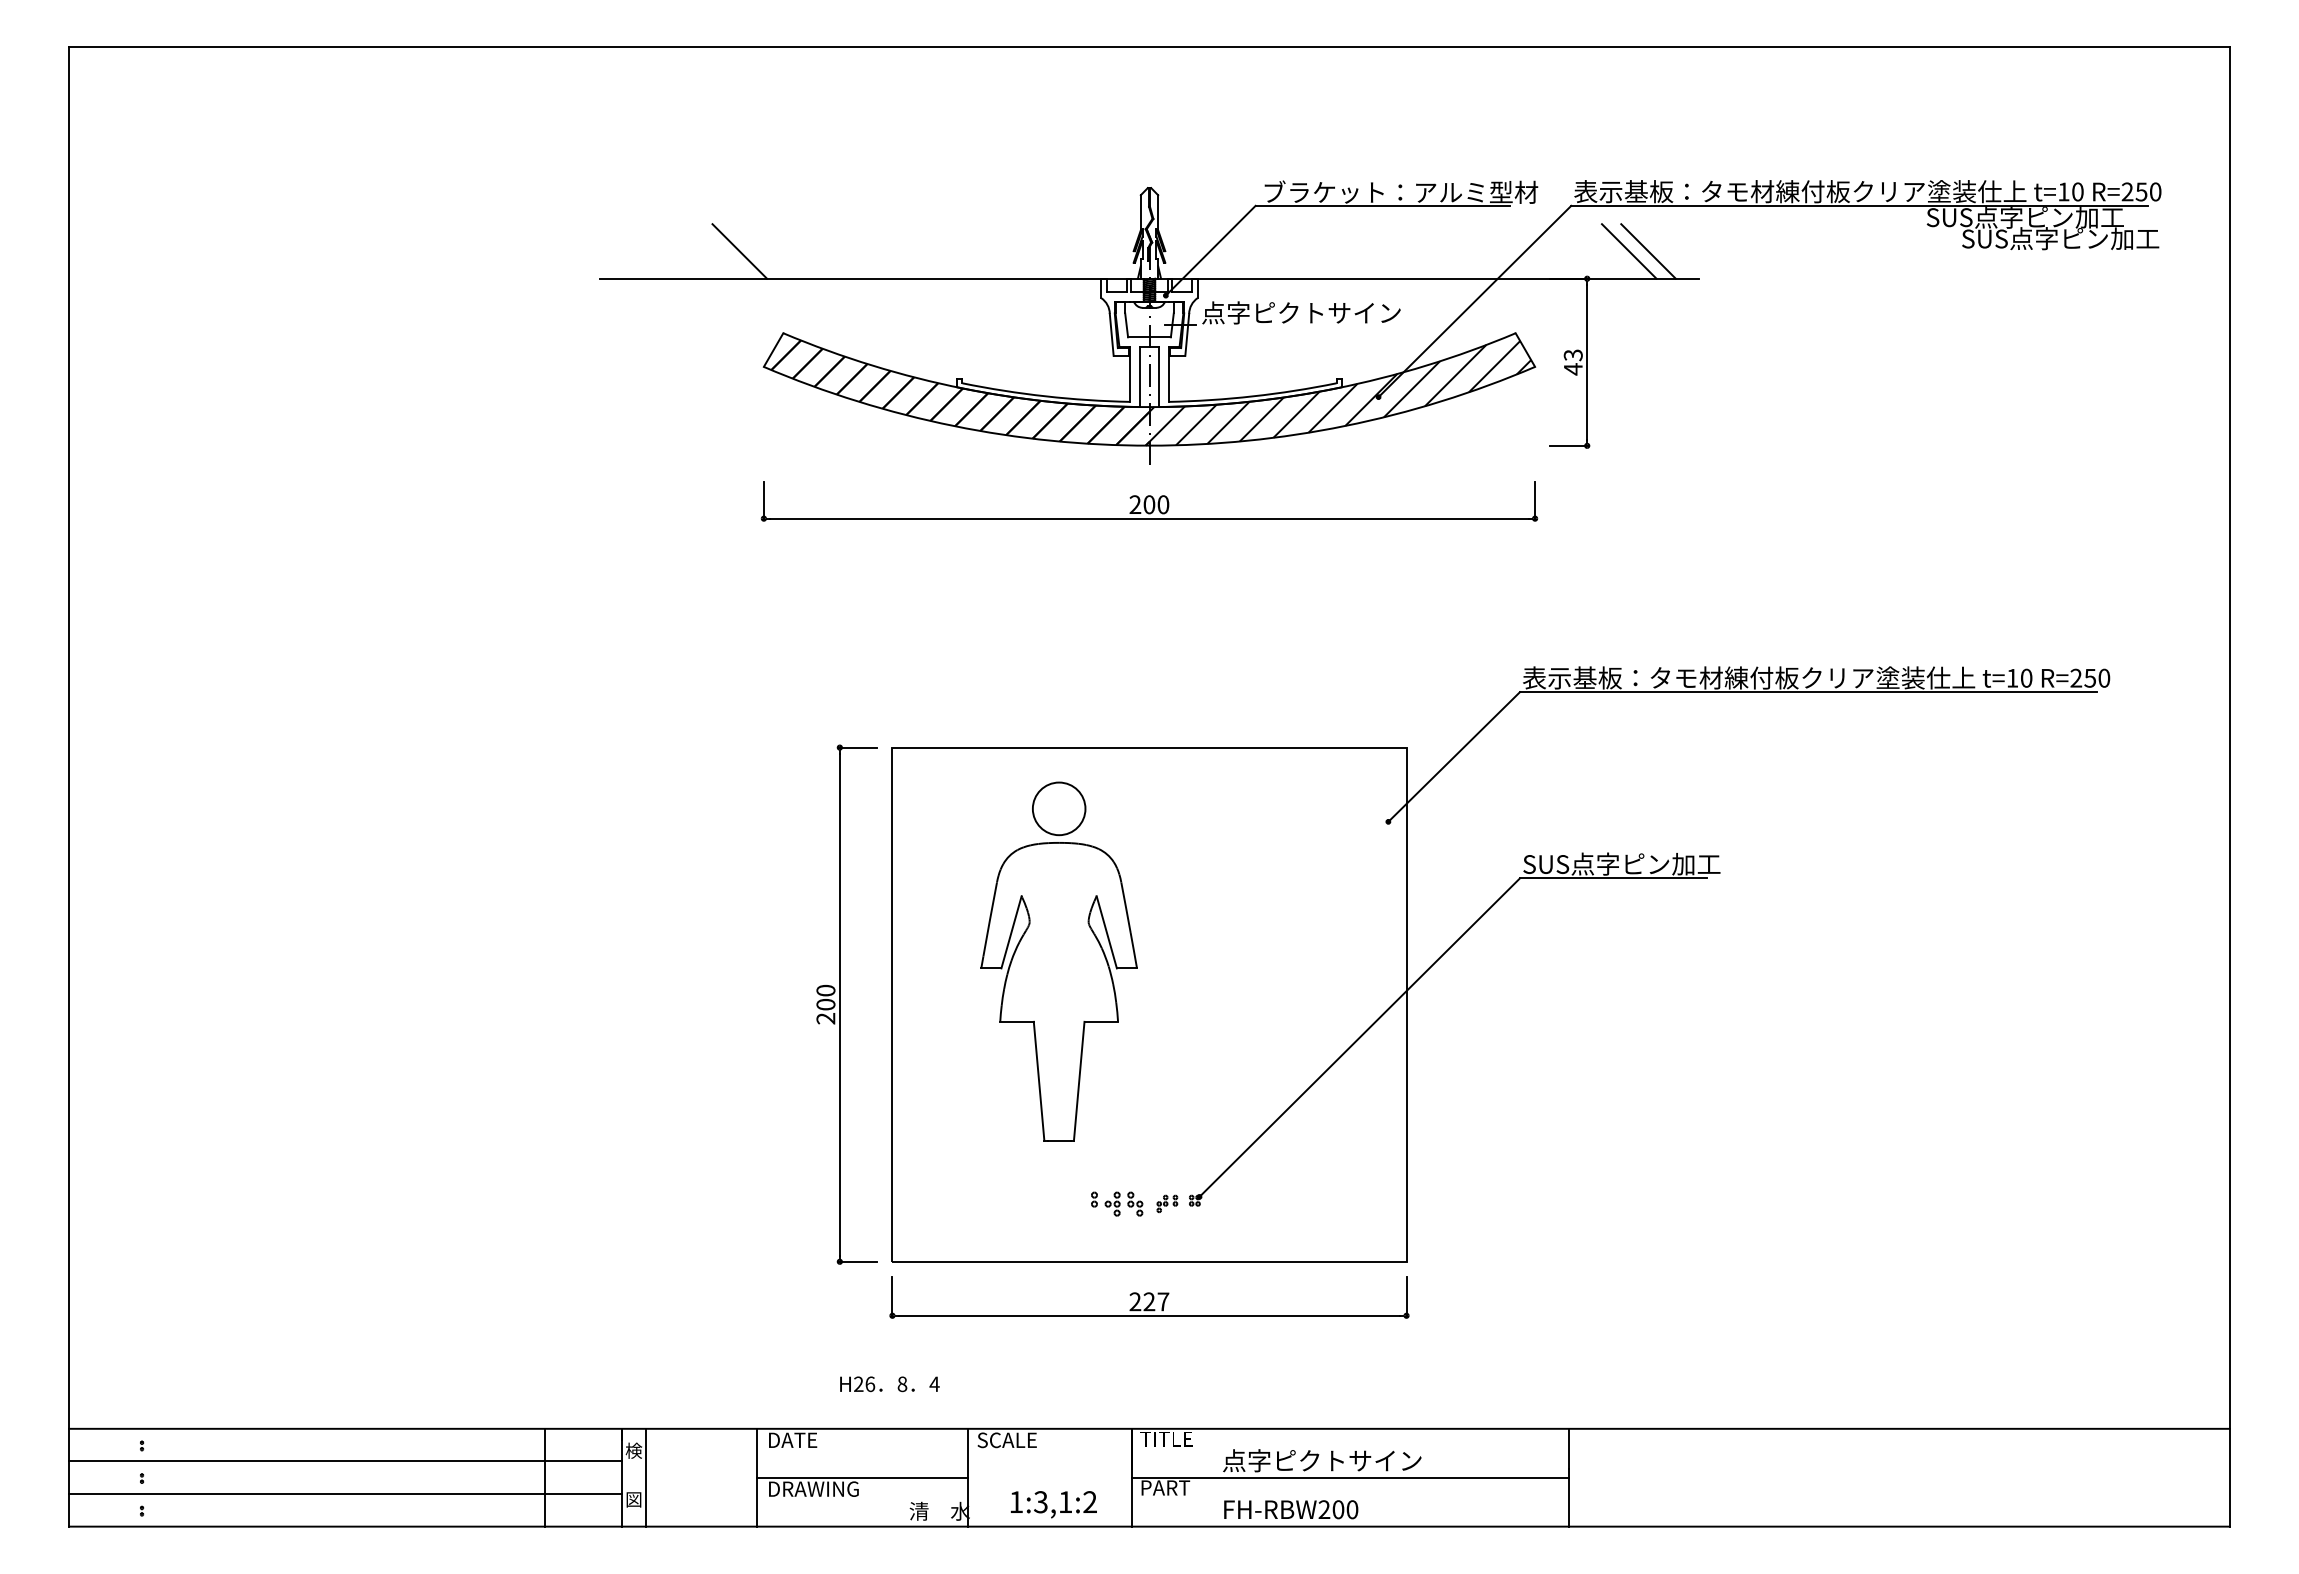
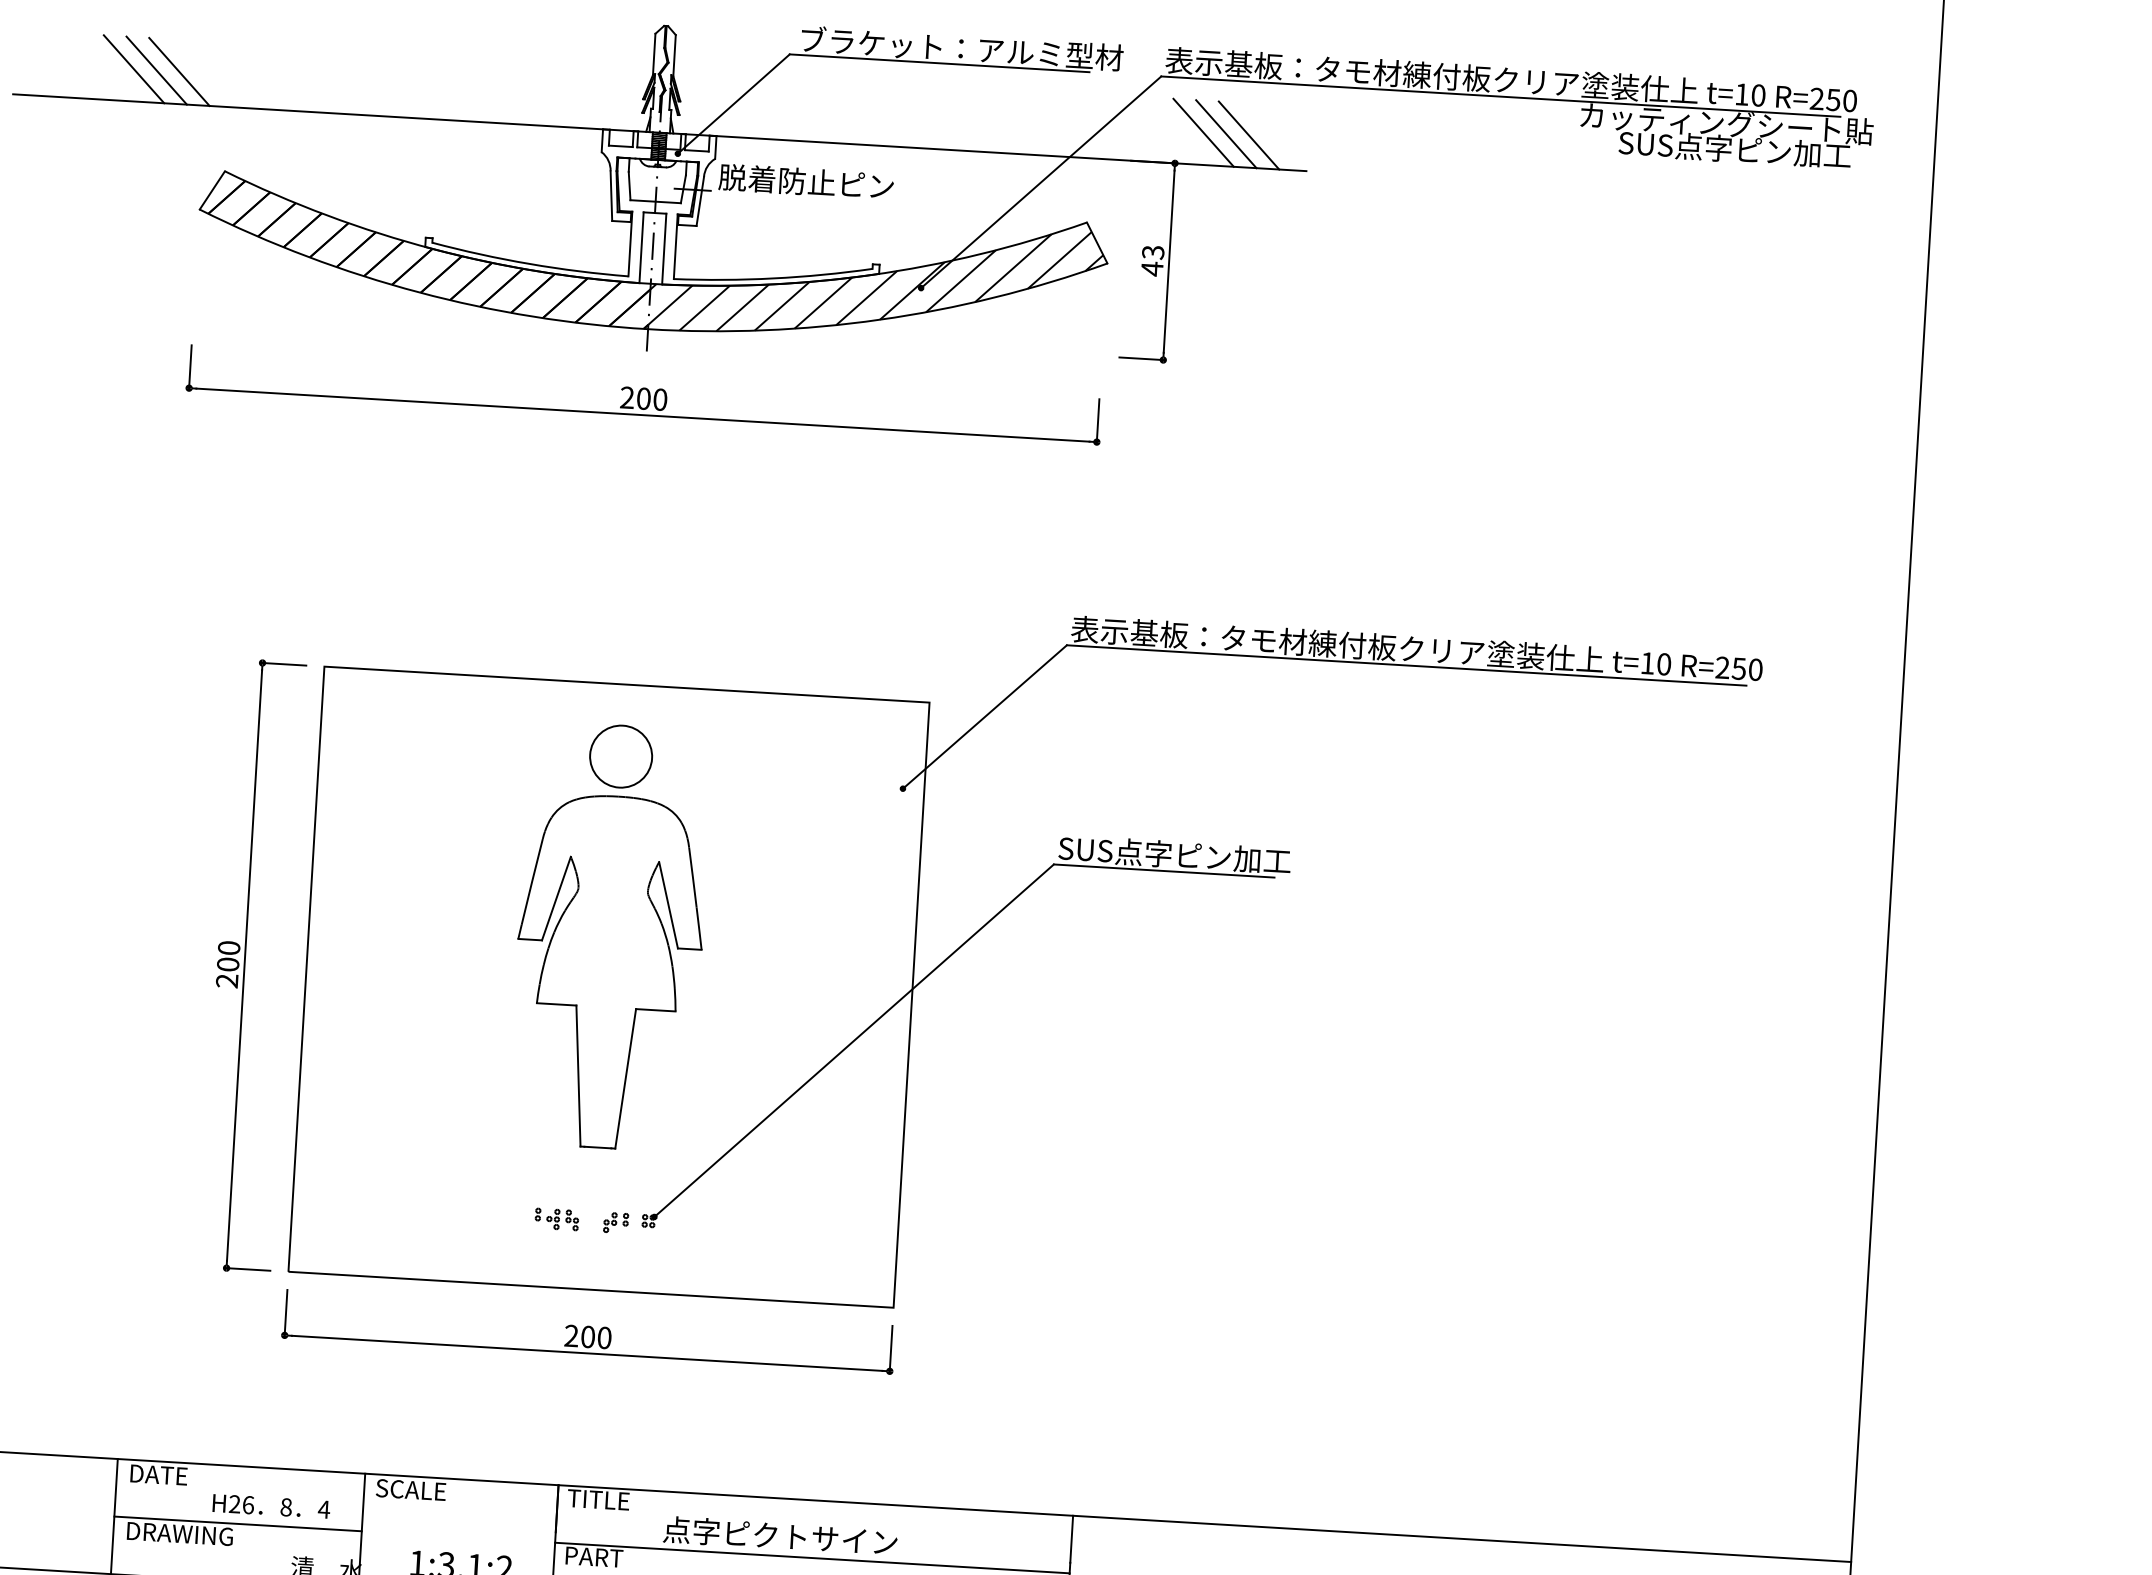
text: (2051, 216) -> (1725, 122), SUS点字ピン加工 -> カッティングシート貼
line: (700, 251) -> (133, 69), added
line: (720, 251) -> (156, 70), added
line: (1609, 251) -> (1203, 132), added
text: (1300, 312) -> (835, 183), 点字ピクトサイン -> 脱着防止ピン
part: (1058, 961) -> (609, 936), moved
part: (1116, 1203) -> (556, 1218), size x0.71
text: (1156, 1301) -> (596, 1337), 227 -> 200
text: (889, 1384) -> (271, 1506), moved

